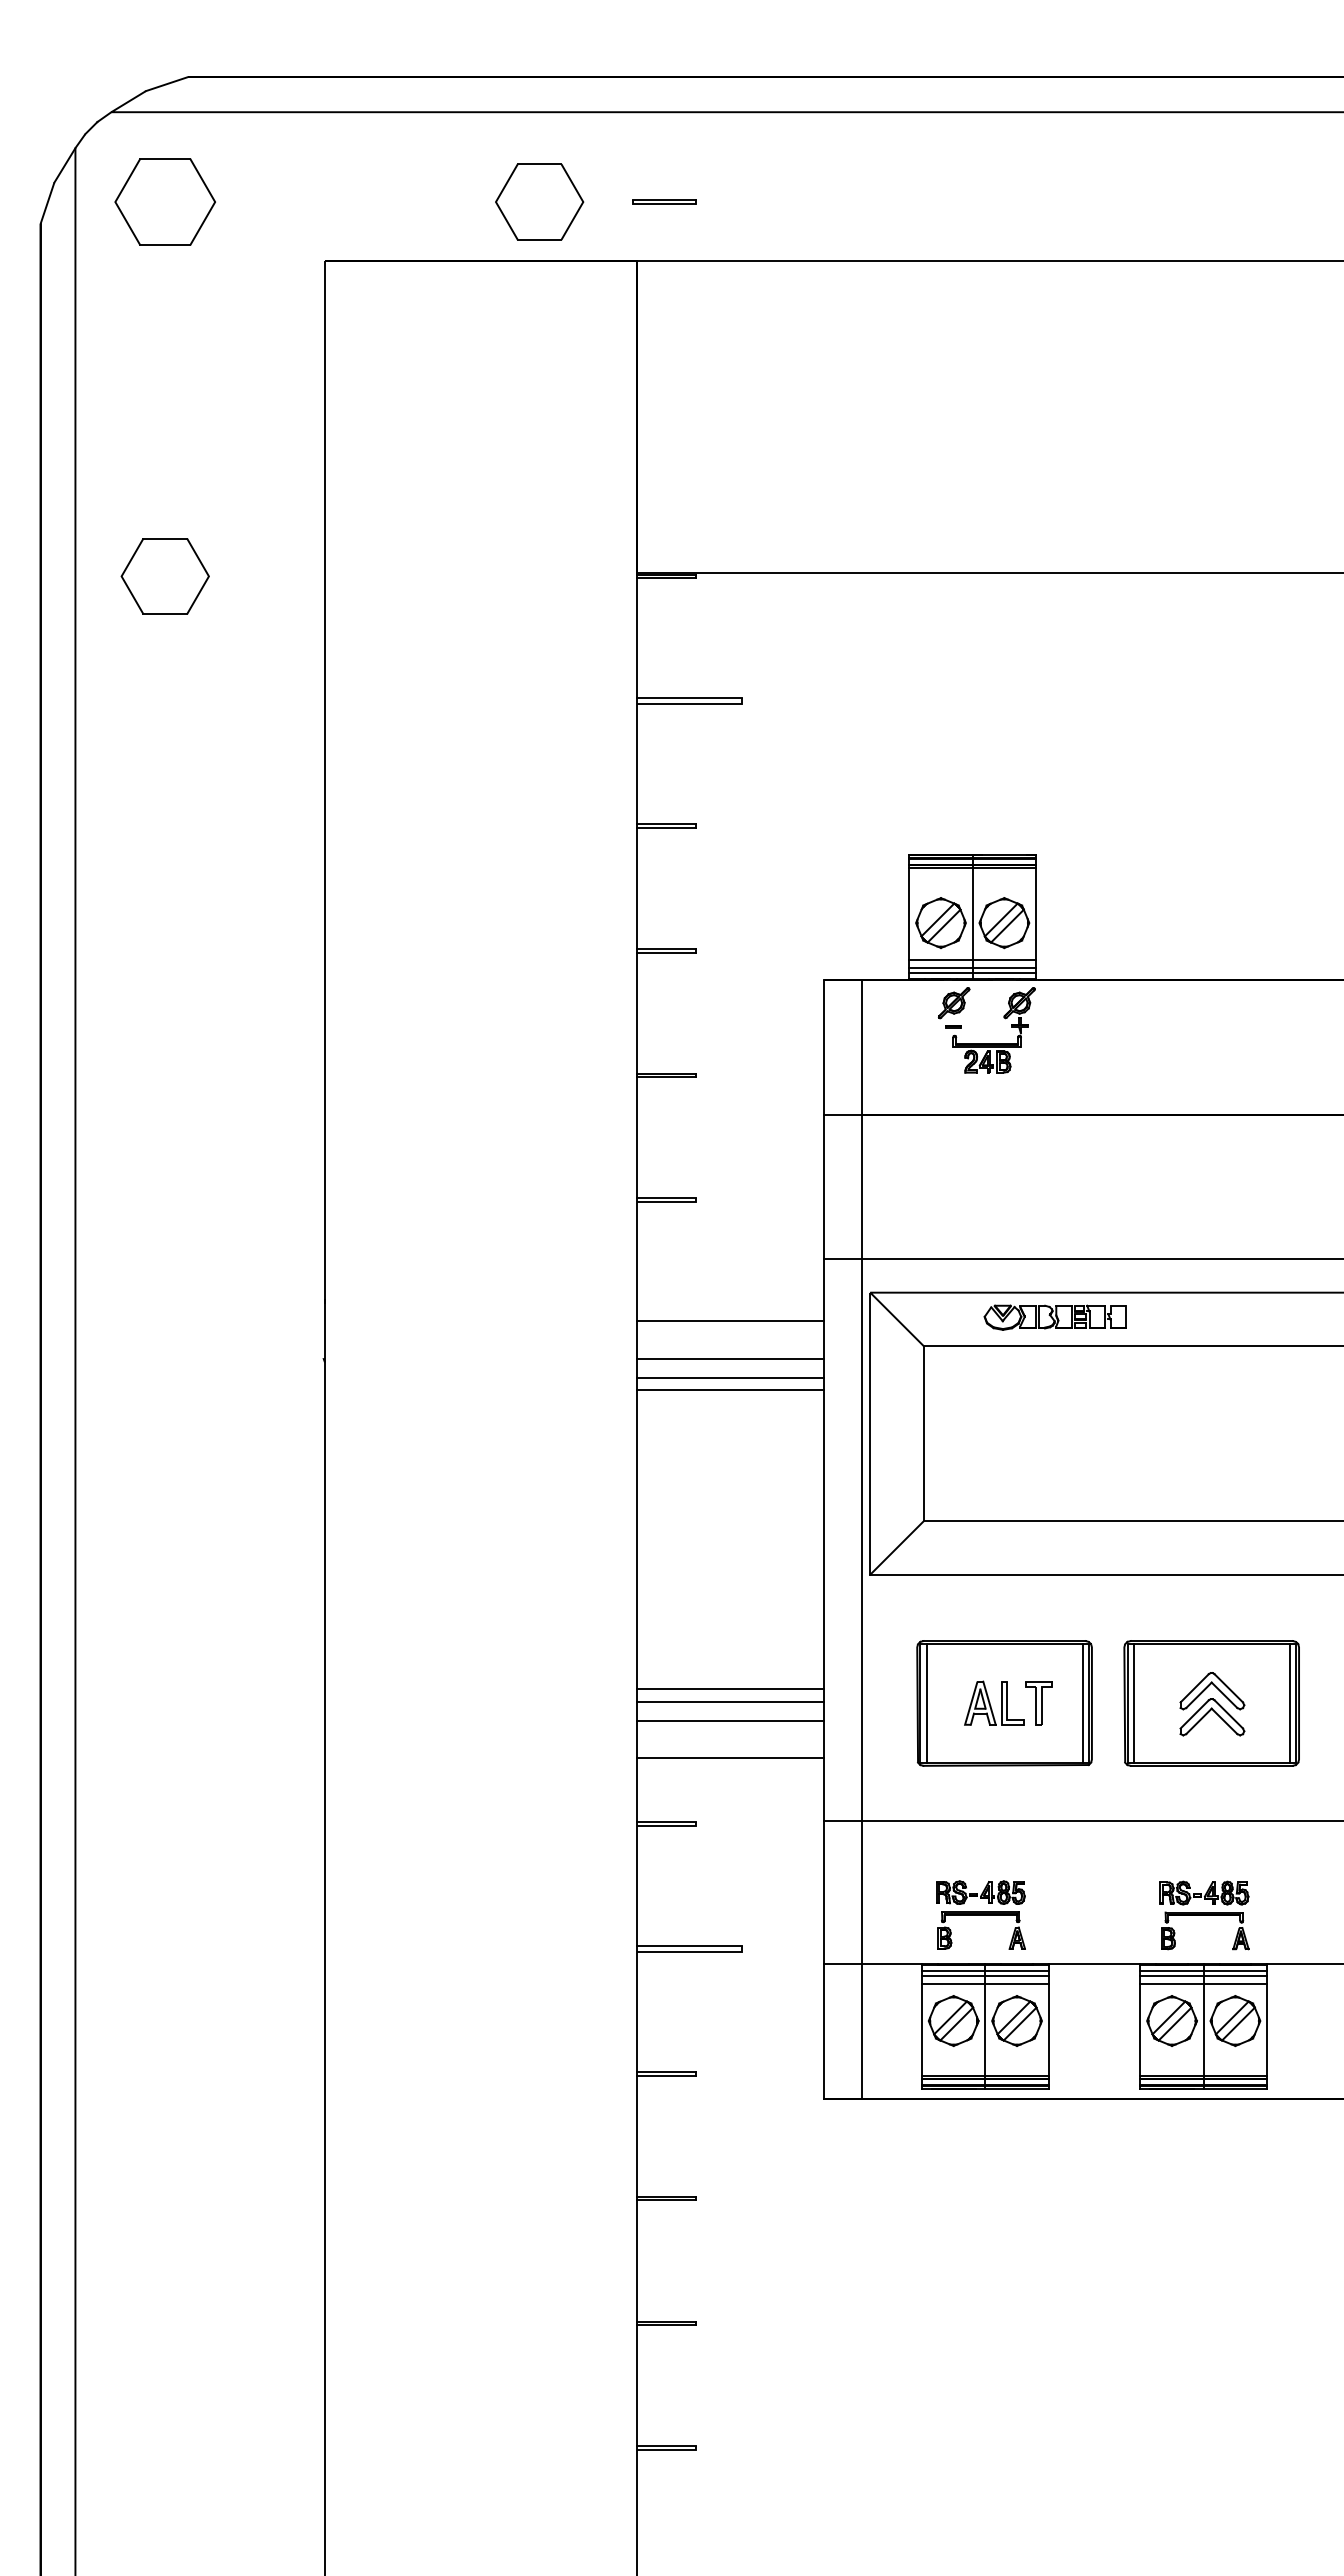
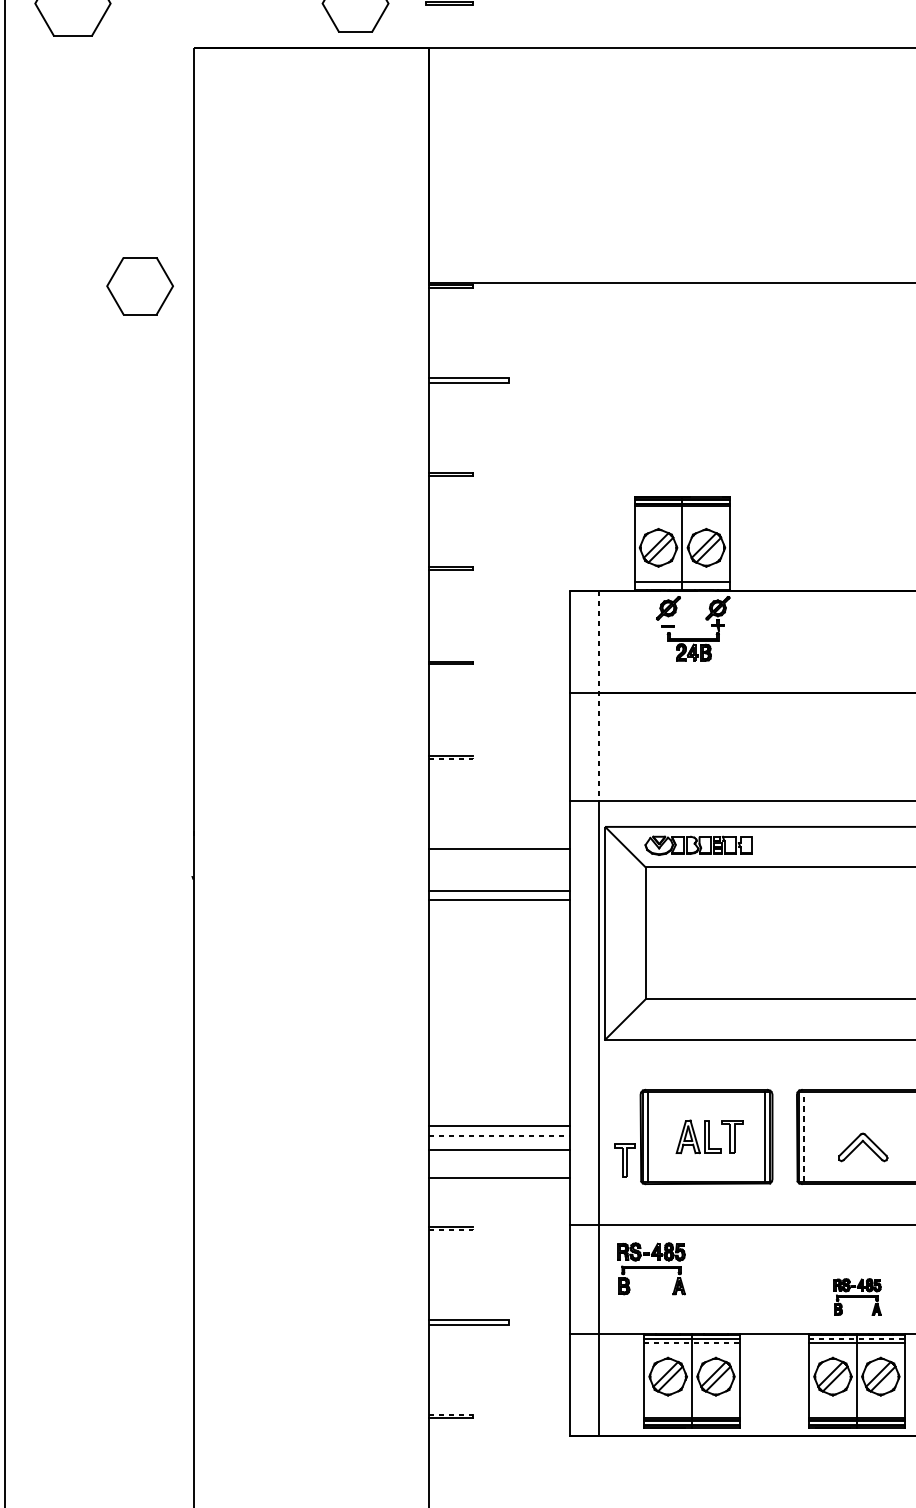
part: (164, 576) -> (139, 286), moved
line: (972, 960) -> (682, 576), removed
line: (972, 972) -> (682, 585), removed
line: (861, 1120) -> (598, 696), solid -> dashed
line: (668, 1202) -> (452, 758), solid -> dashed
part: (1054, 1317) -> (698, 845), moved
line: (730, 1358) -> (499, 876), removed
part: (1212, 1691) -> (863, 1127), removed
line: (730, 1701) -> (499, 1135), solid -> dashed
line: (1133, 1702) -> (803, 1136), solid -> dashed
part: (895, 1734) -> (624, 1160), added
line: (668, 1826) -> (452, 1229), solid -> dashed
part: (980, 1914) -> (651, 1268), moved
part: (1204, 1915) -> (857, 1297), size x0.7
line: (1204, 1971) -> (857, 1339), solid -> dashed
line: (985, 1976) -> (692, 1343), solid -> dashed
line: (984, 1983) -> (691, 1348), removed
line: (1203, 1983) -> (856, 1348), removed
line: (666, 2071) -> (451, 1414), solid -> dashed

